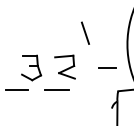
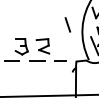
line: (84, 32) -> (67, 24), moved
line: (107, 67) -> (60, 60), moved

